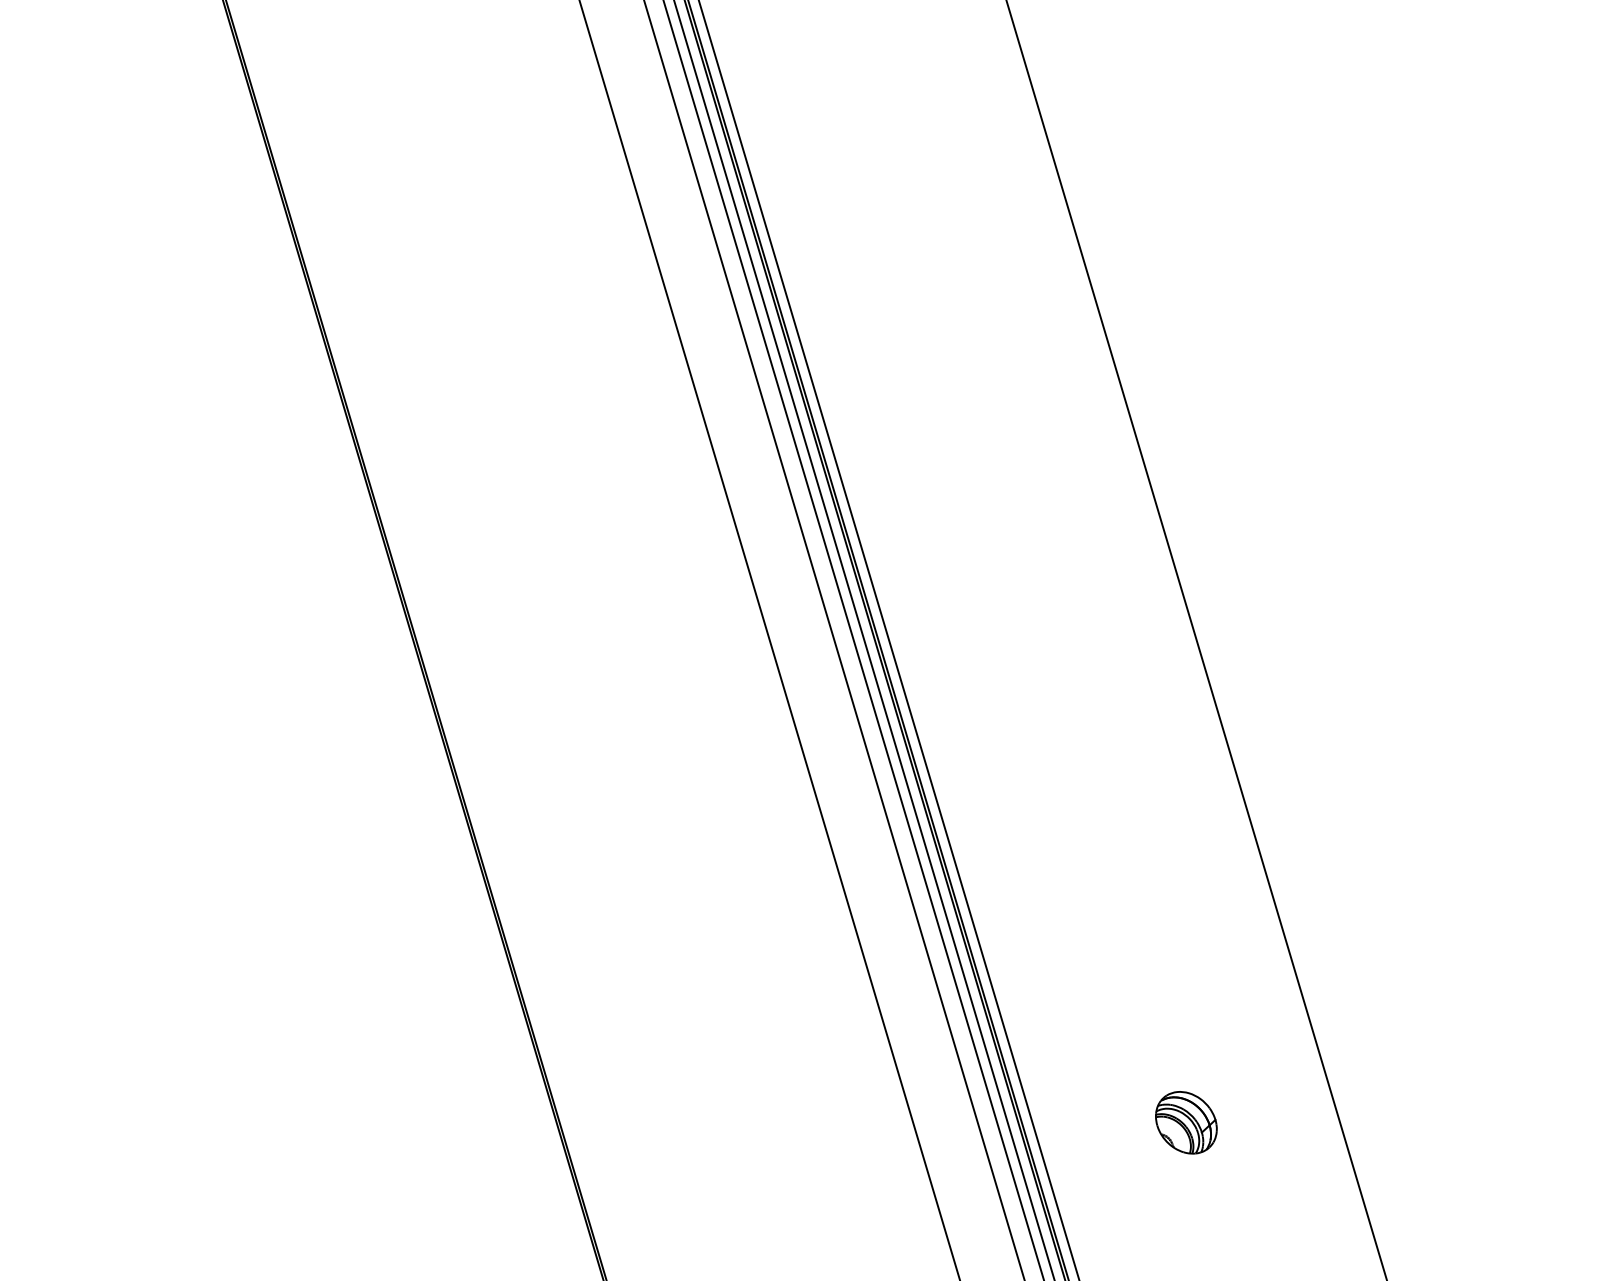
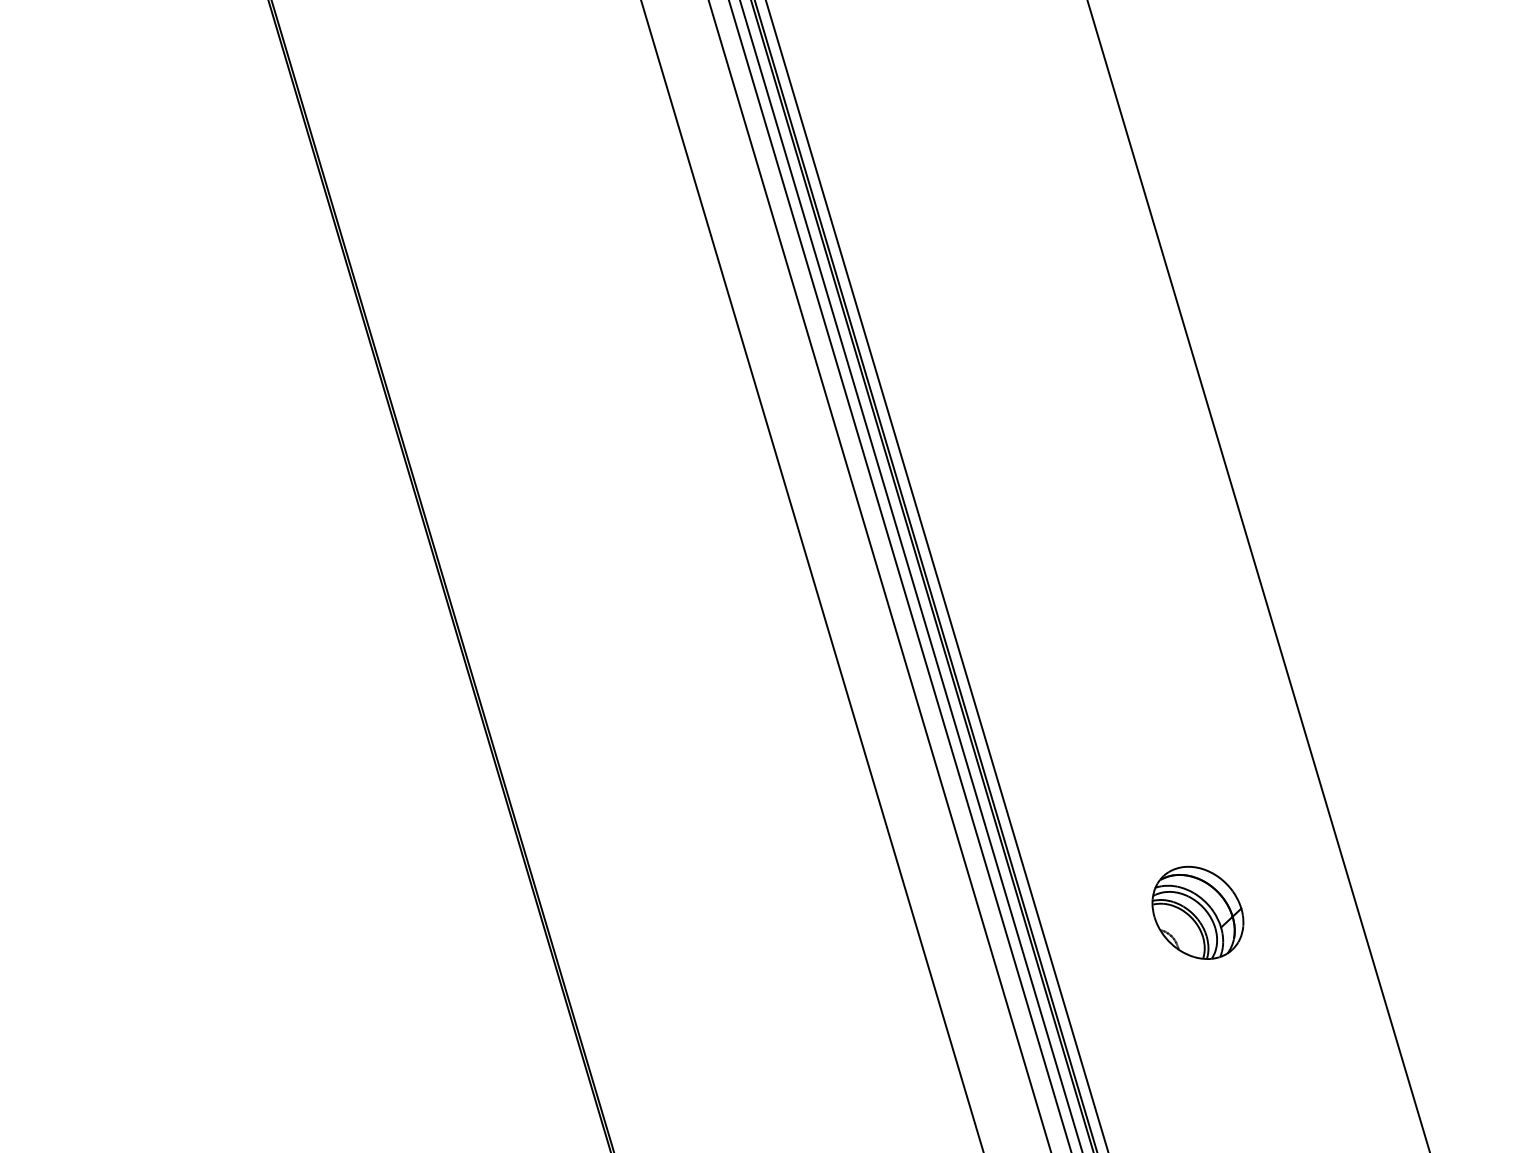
part: (1186, 1122) -> (1198, 912), size x1.43

